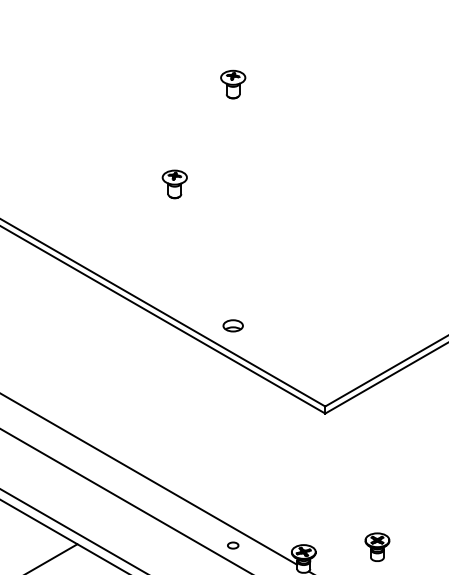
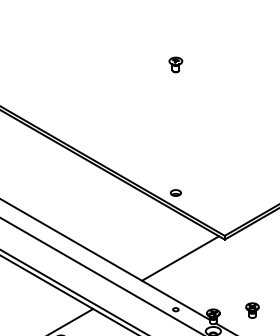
part: (174, 183) -> (144, 117), removed
line: (241, 449) -> (180, 258), added

